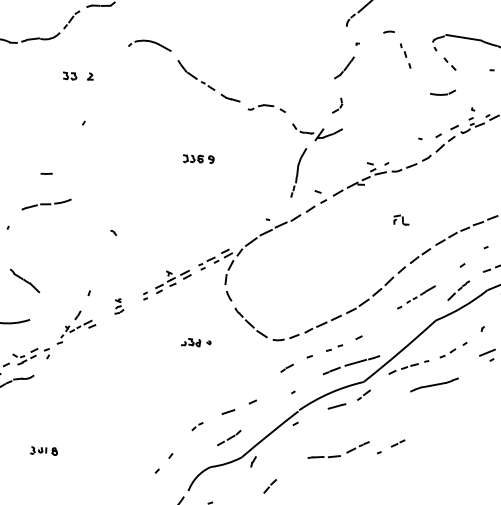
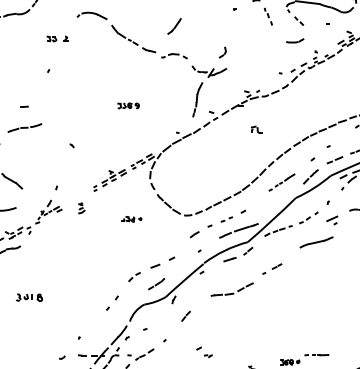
part: (344, 68) -> (174, 26), moved
part: (78, 75) -> (57, 38), moved
part: (198, 158) -> (128, 105), moved
part: (401, 219) -> (256, 129), moved
part: (119, 306) -> (81, 208), moved
part: (434, 385) -> (316, 242), moved
part: (197, 425) -> (134, 276), size x1.6
part: (391, 446) -> (272, 268), moved
part: (44, 450) -> (29, 297), size x1.4

